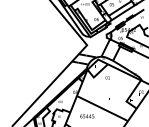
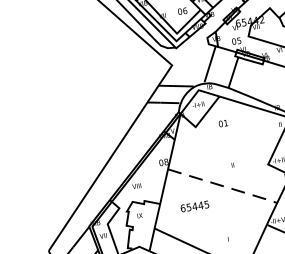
line: (103, 109) -> (224, 187), solid -> dashed

